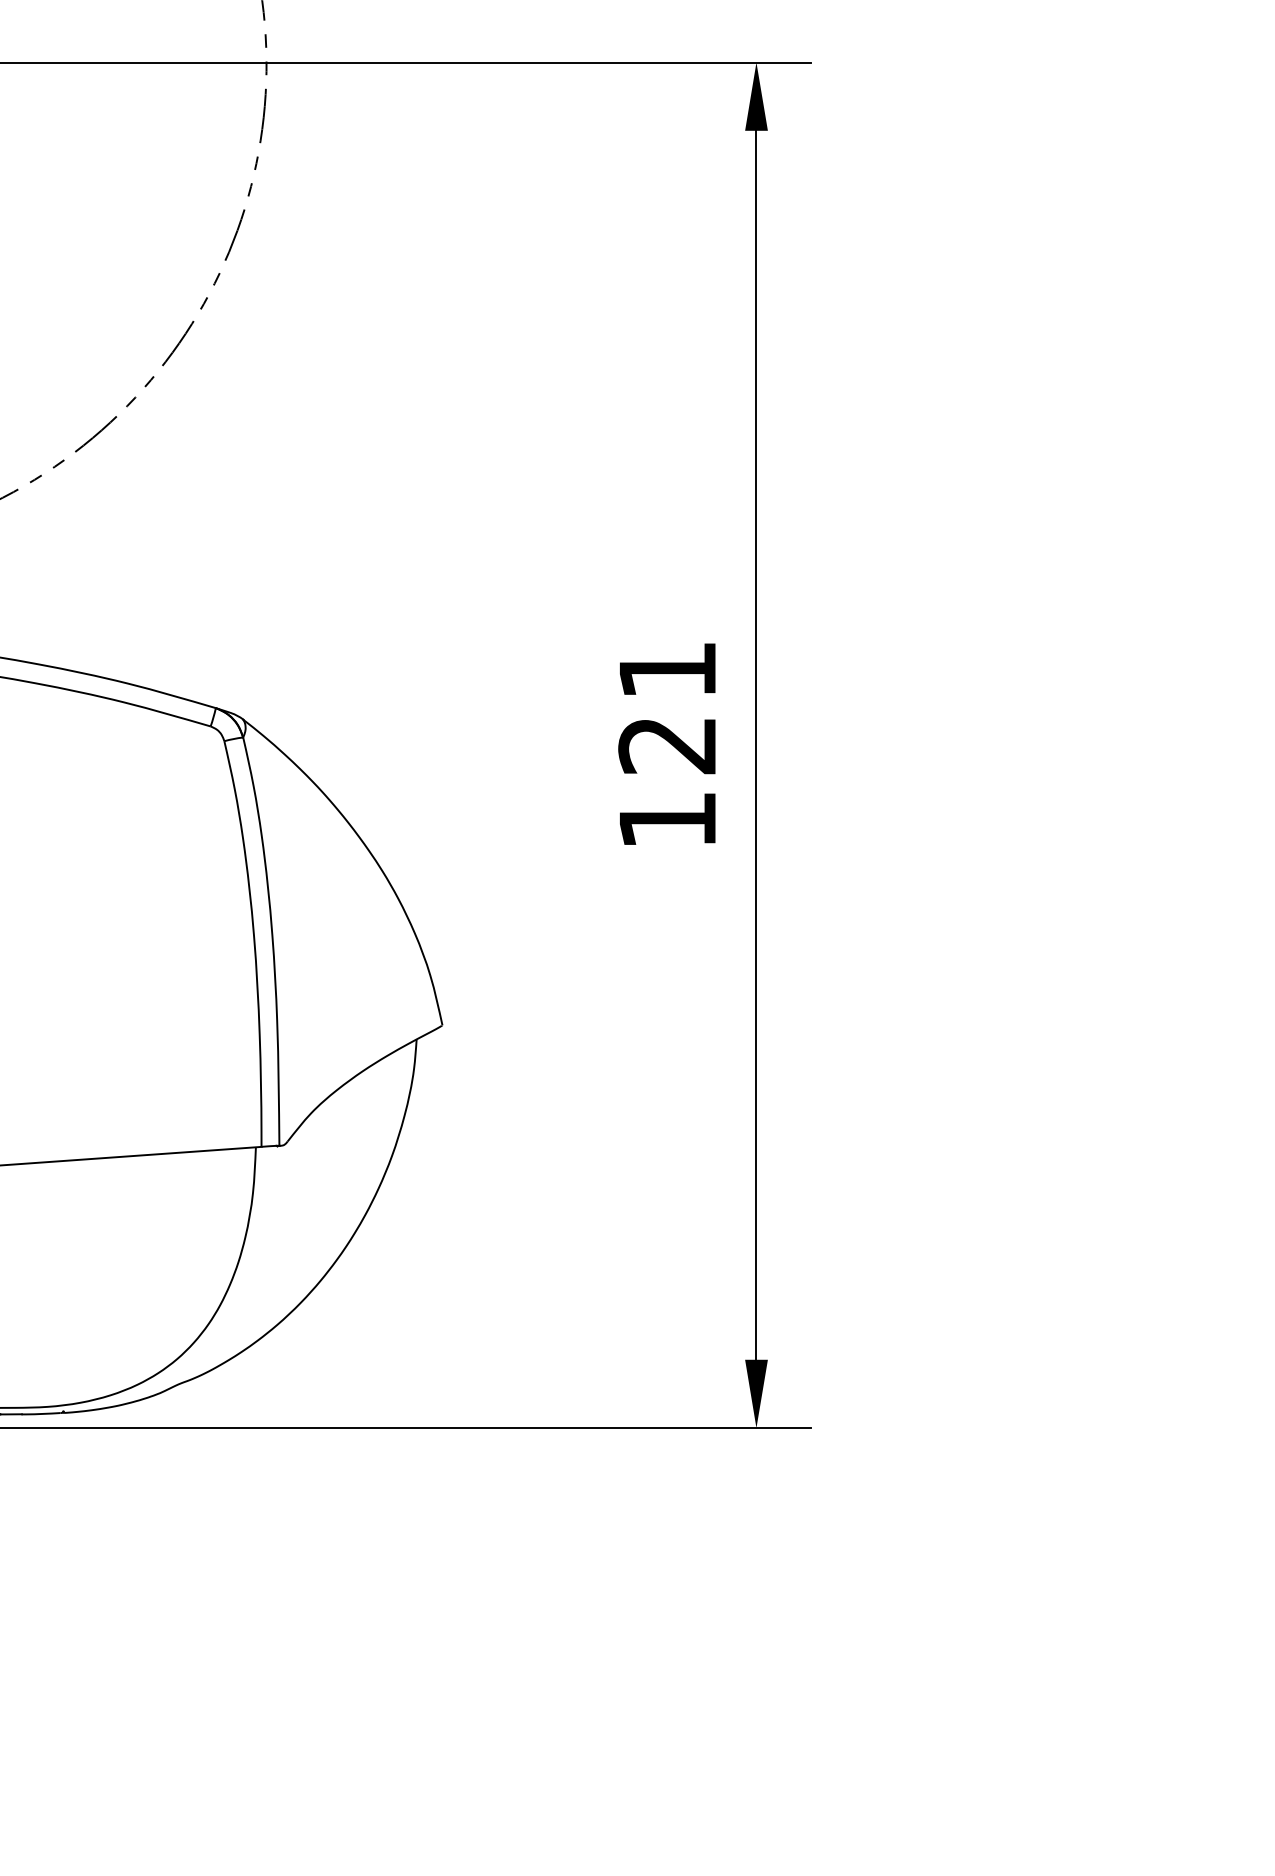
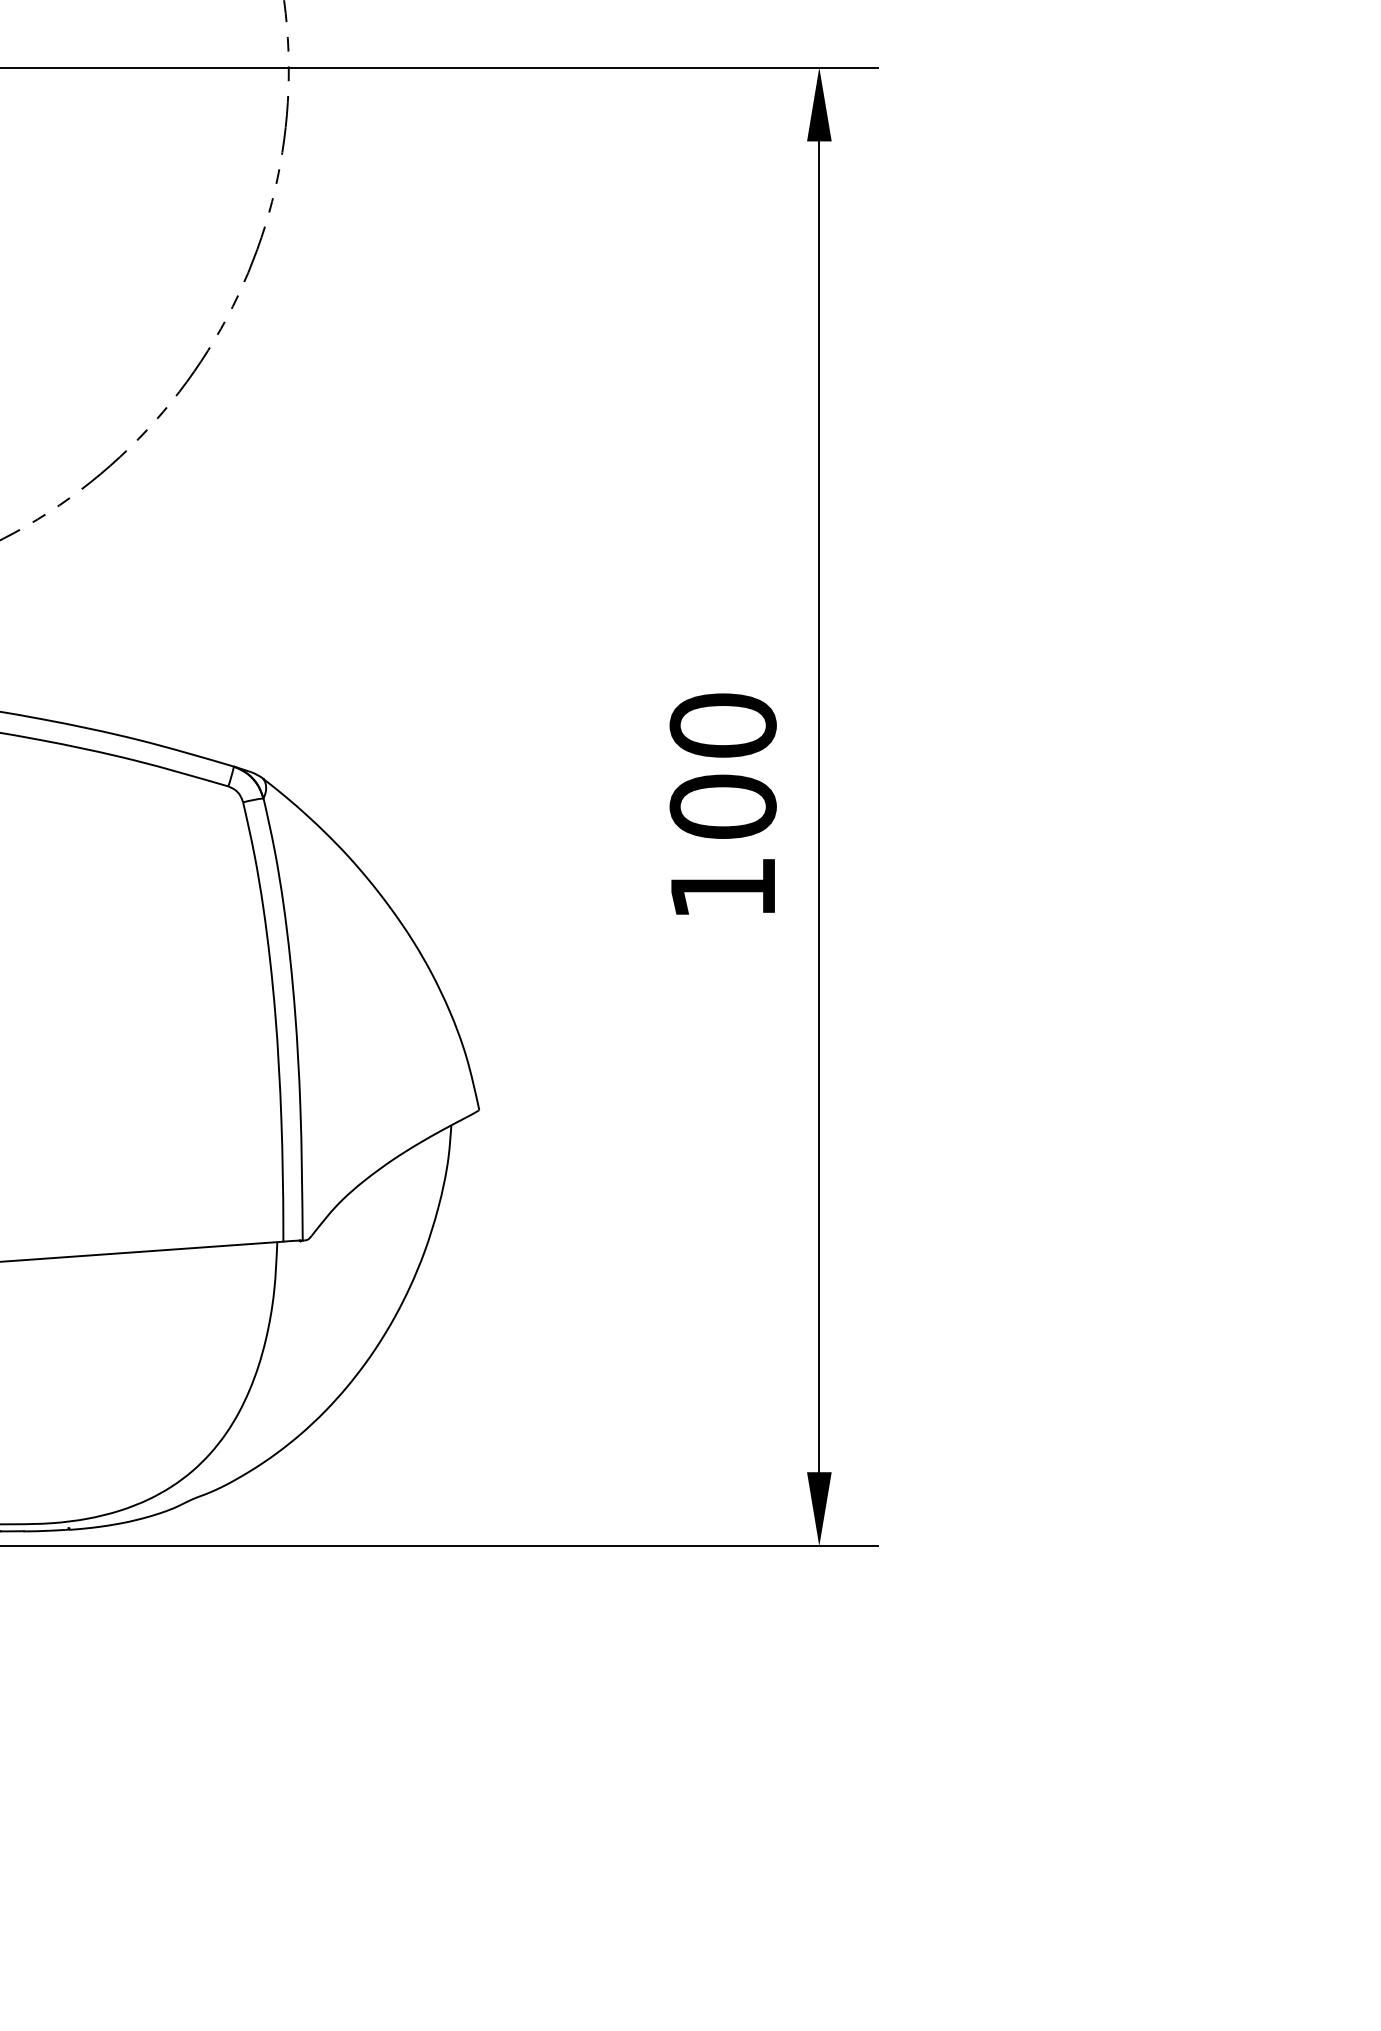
text: (667, 707) -> (722, 765), 121 -> 100

